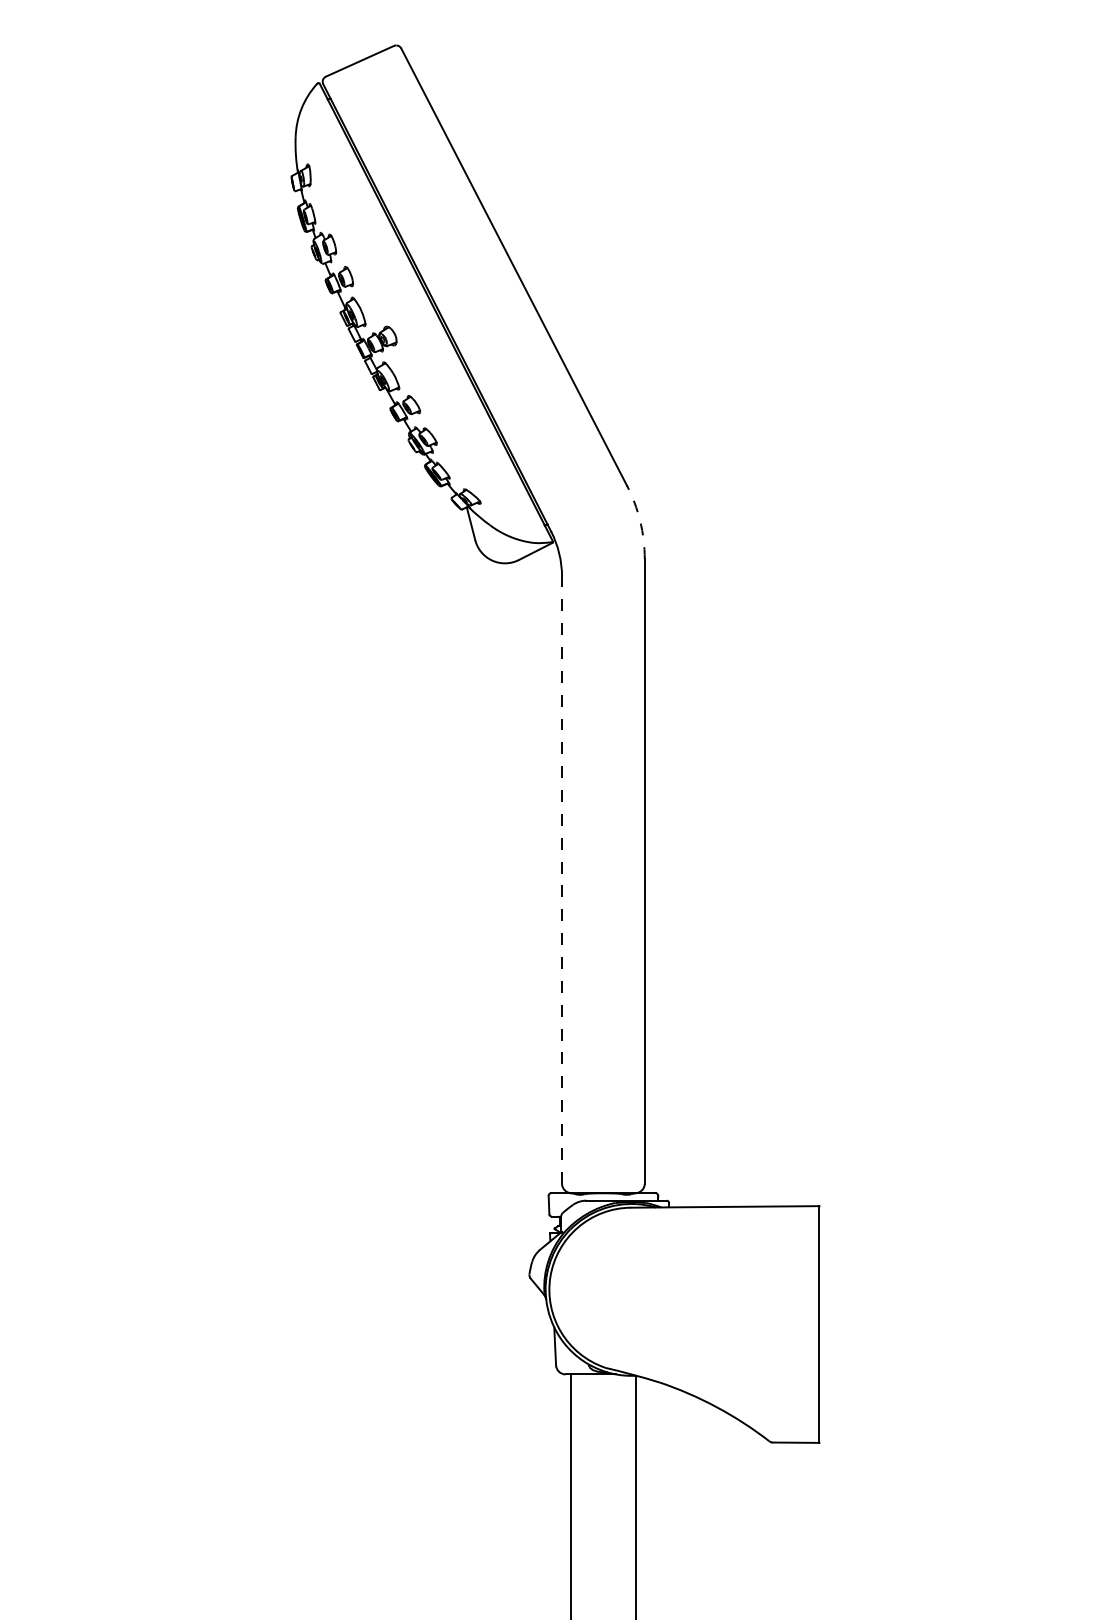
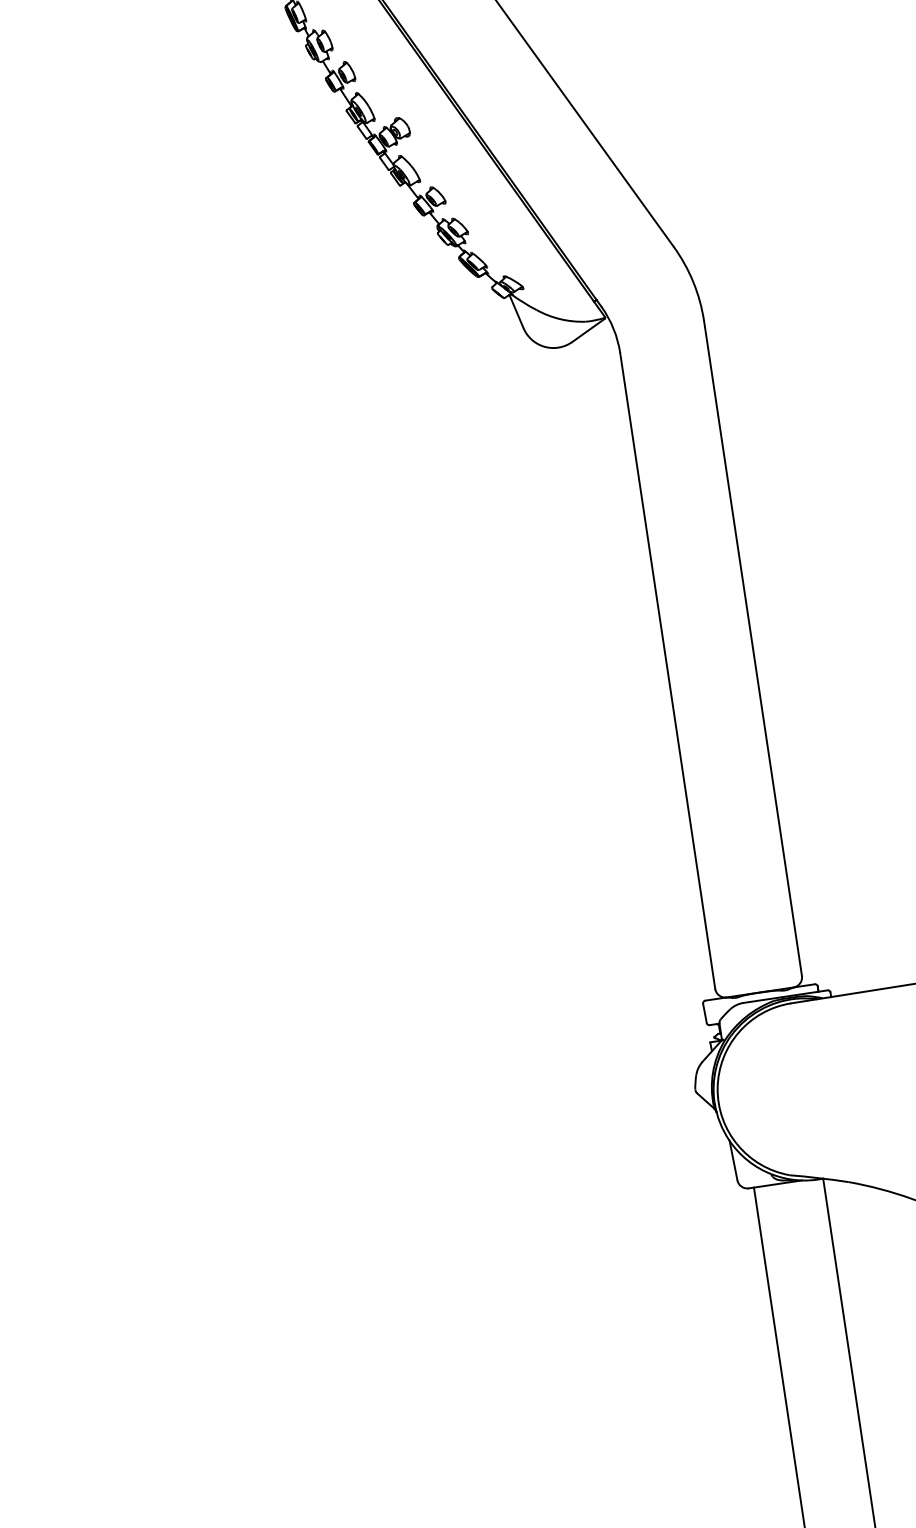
arc: (640, 521) -> (693, 282), dashed -> solid
line: (562, 879) -> (668, 670), dashed -> solid

